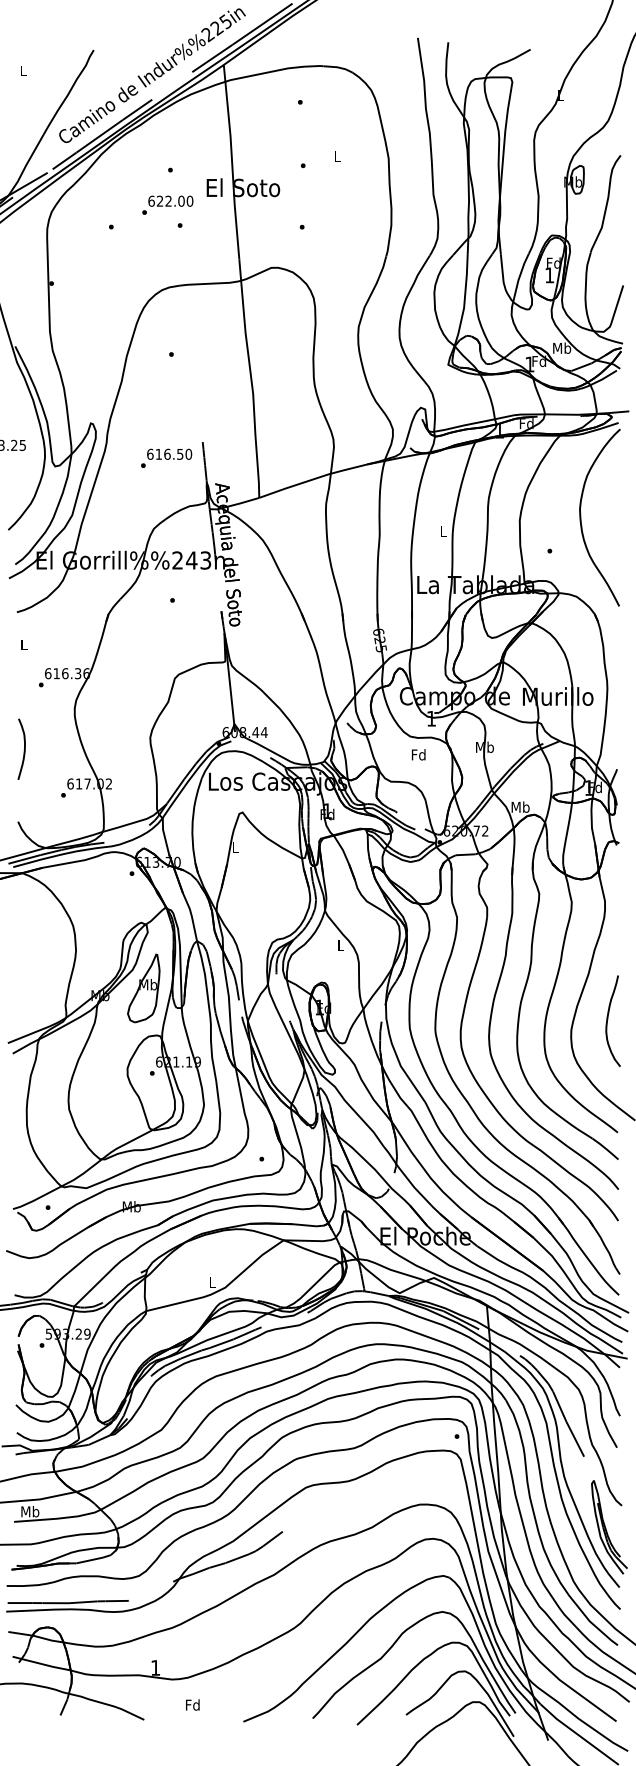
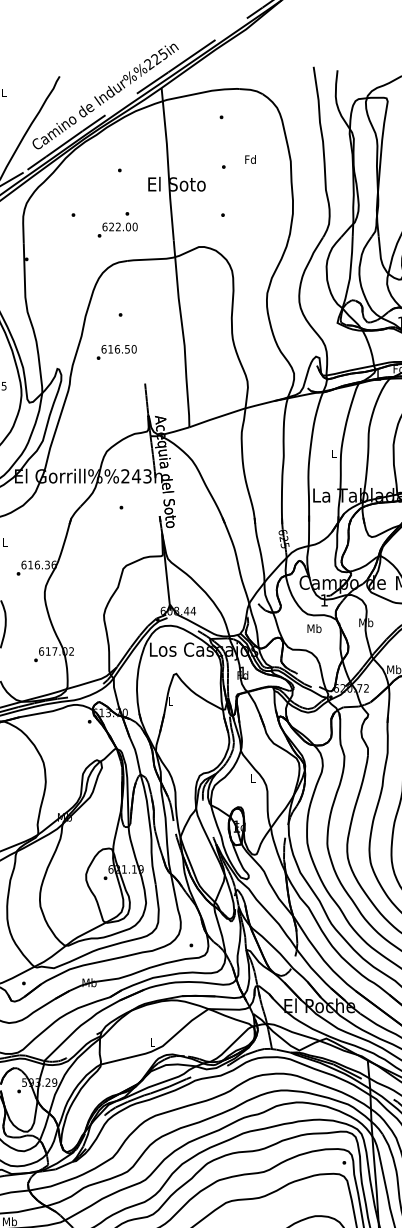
text: (337, 155) -> (250, 159), L -> Fd
text: (167, 204) -> (117, 229), moved
text: (166, 457) -> (116, 351), moved
text: (418, 754) -> (314, 628), Fd -> Mb
part: (143, 988) -> (98, 811), removed

